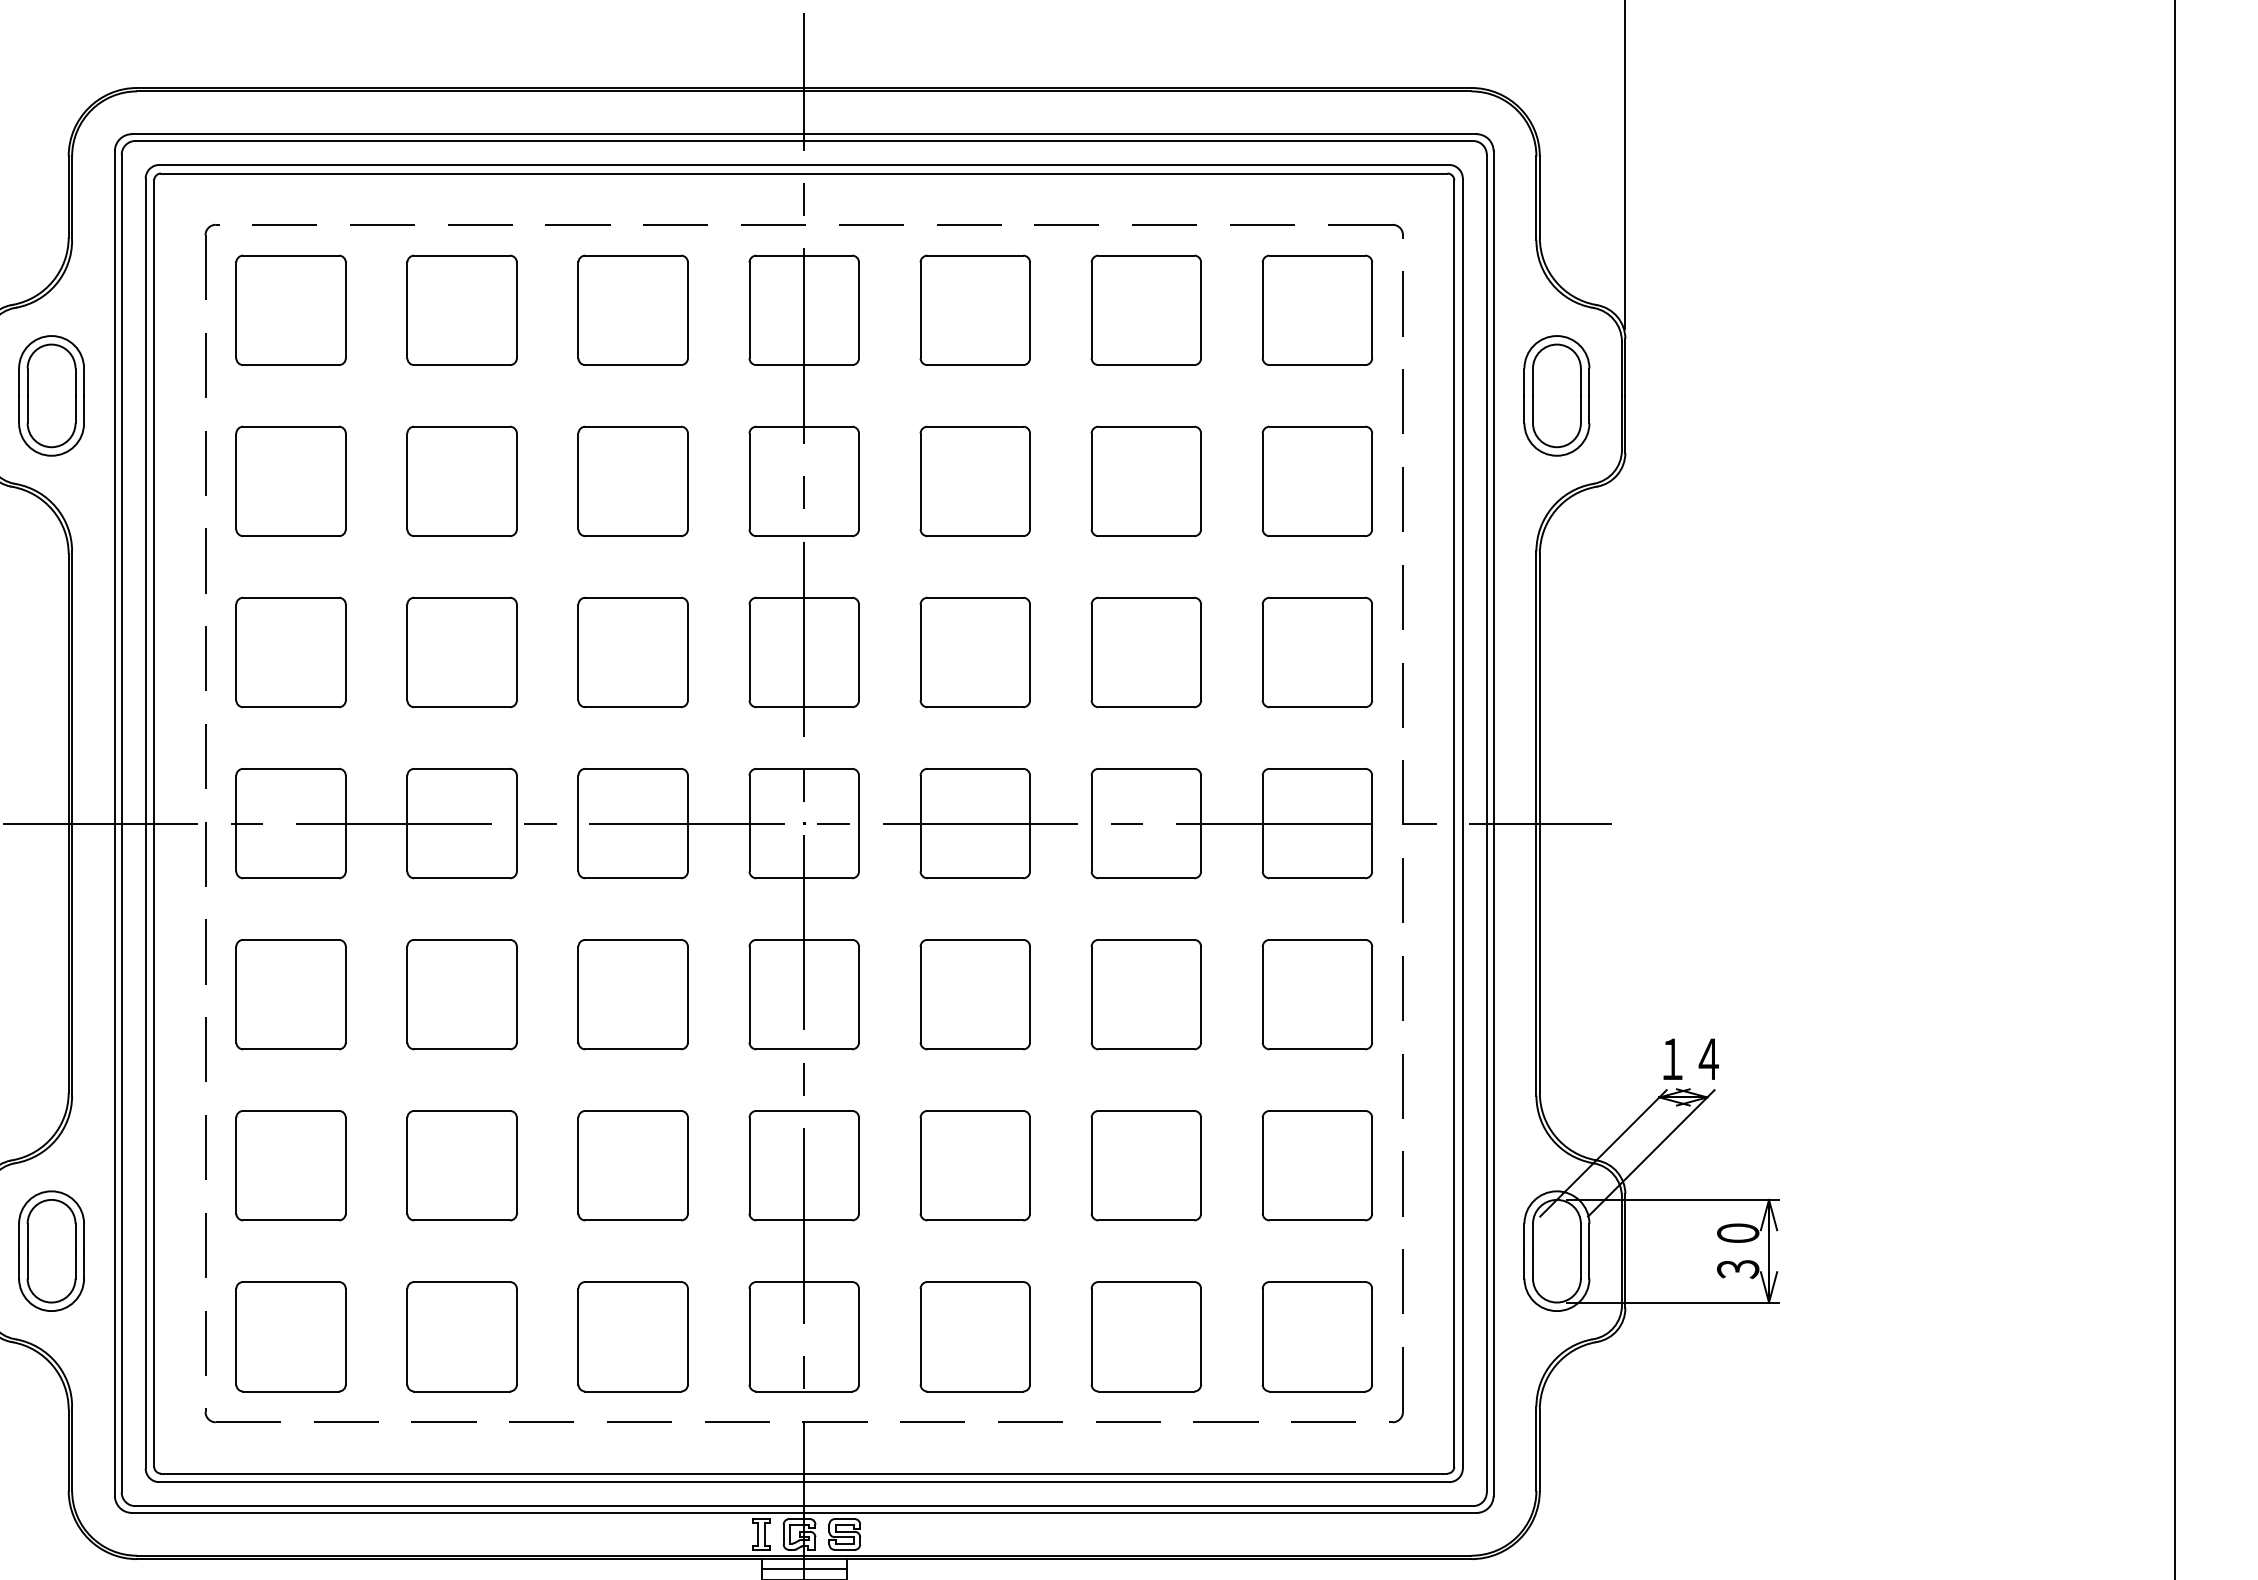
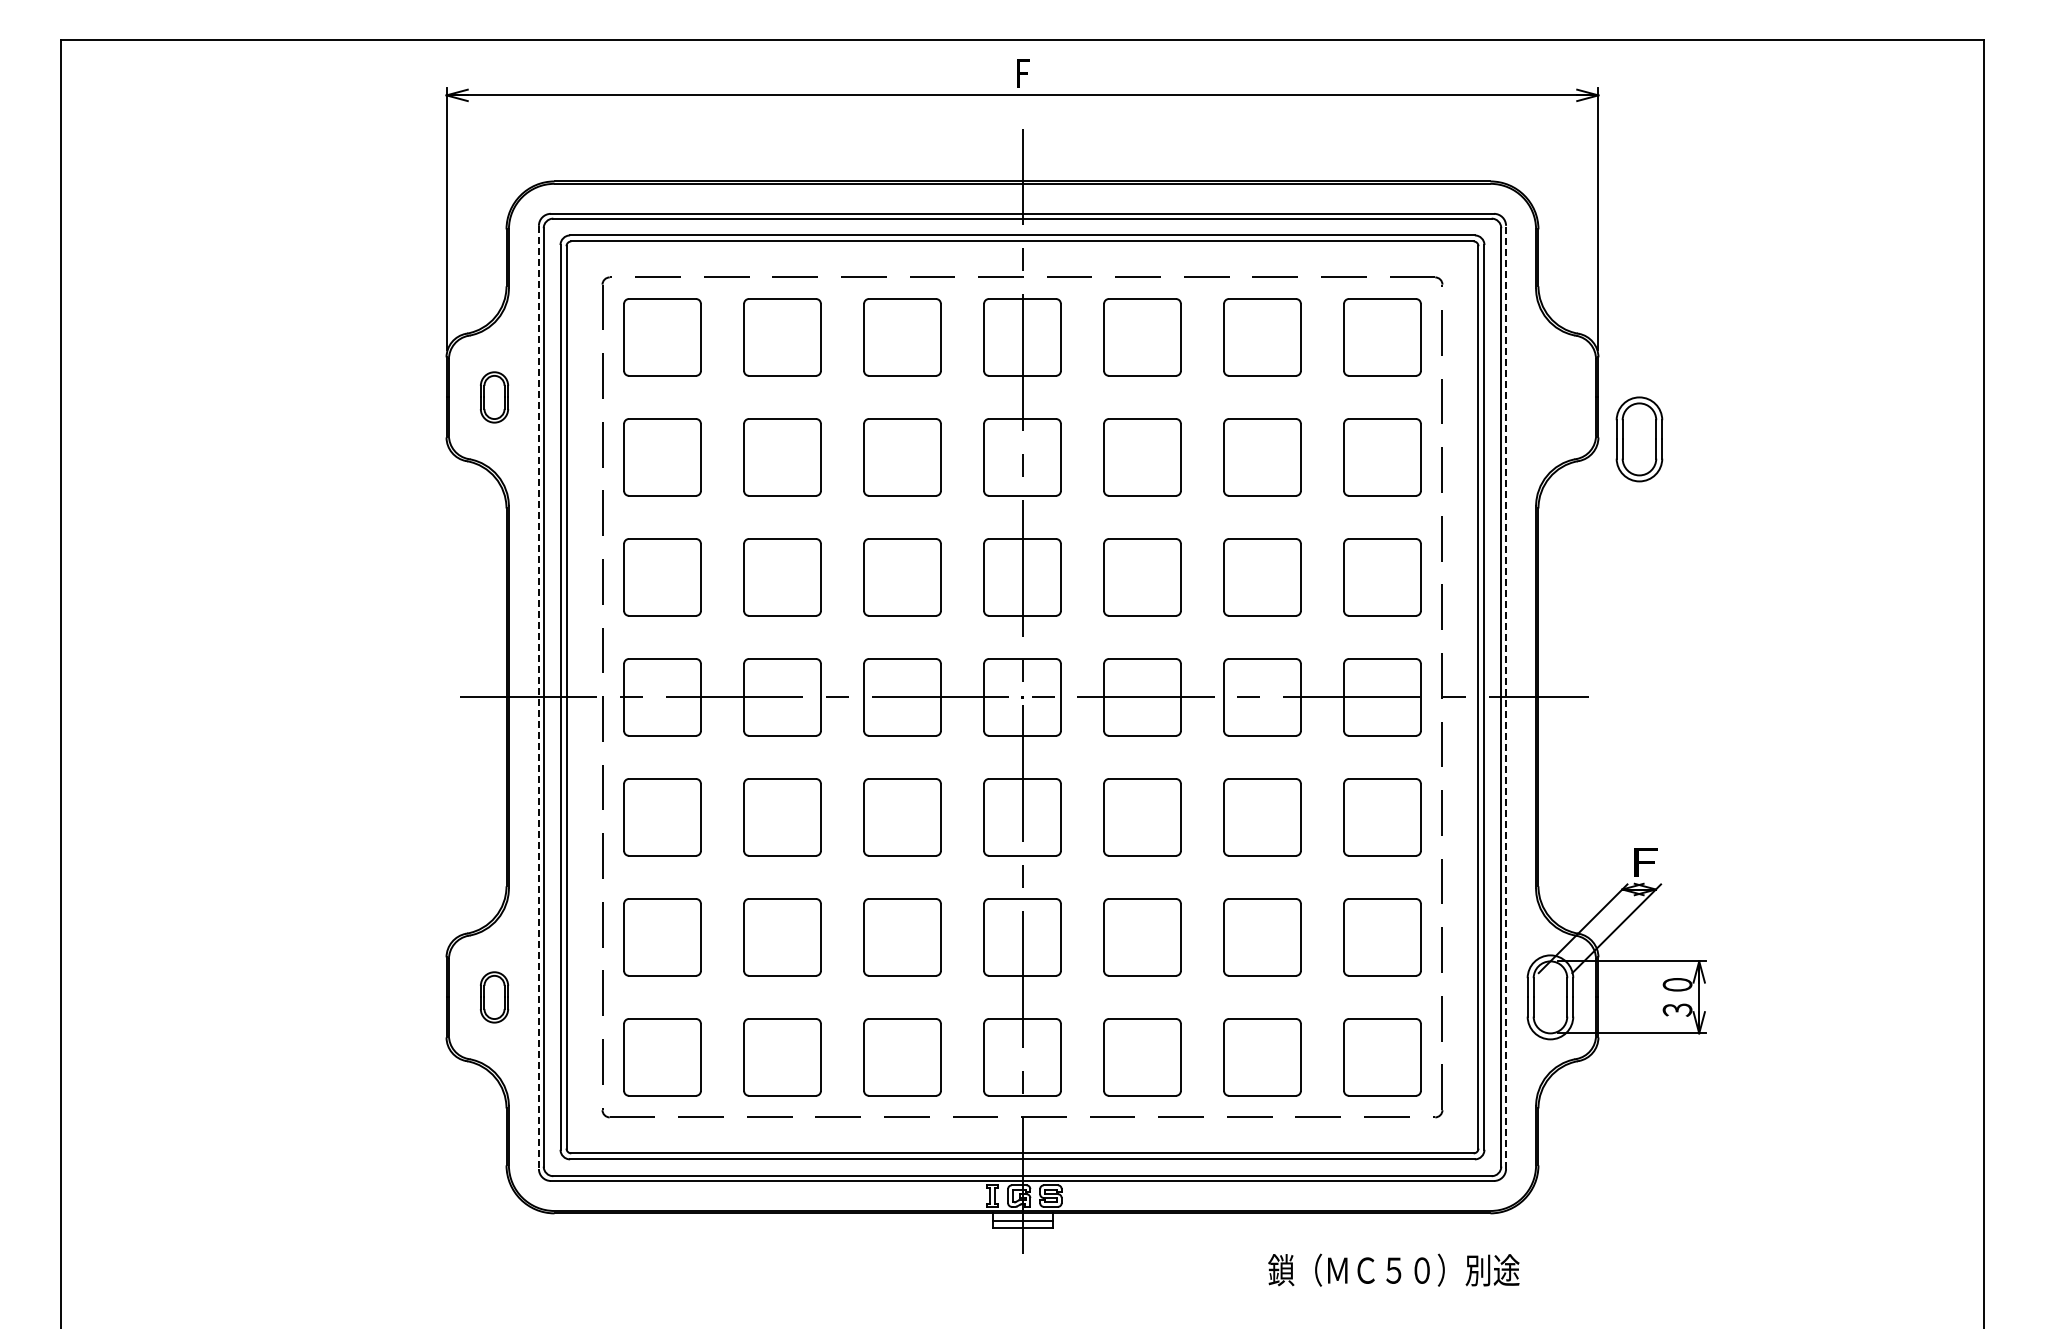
part: (51, 396) -> (494, 397), size x0.6
part: (1556, 396) -> (1639, 439), moved
line: (114, 823) -> (538, 697), solid -> dashed
line: (1494, 823) -> (1506, 697), solid -> dashed
text: (1691, 1058) -> (1644, 862), １４ -> Ｆ
part: (51, 1251) -> (494, 997), size x0.6

